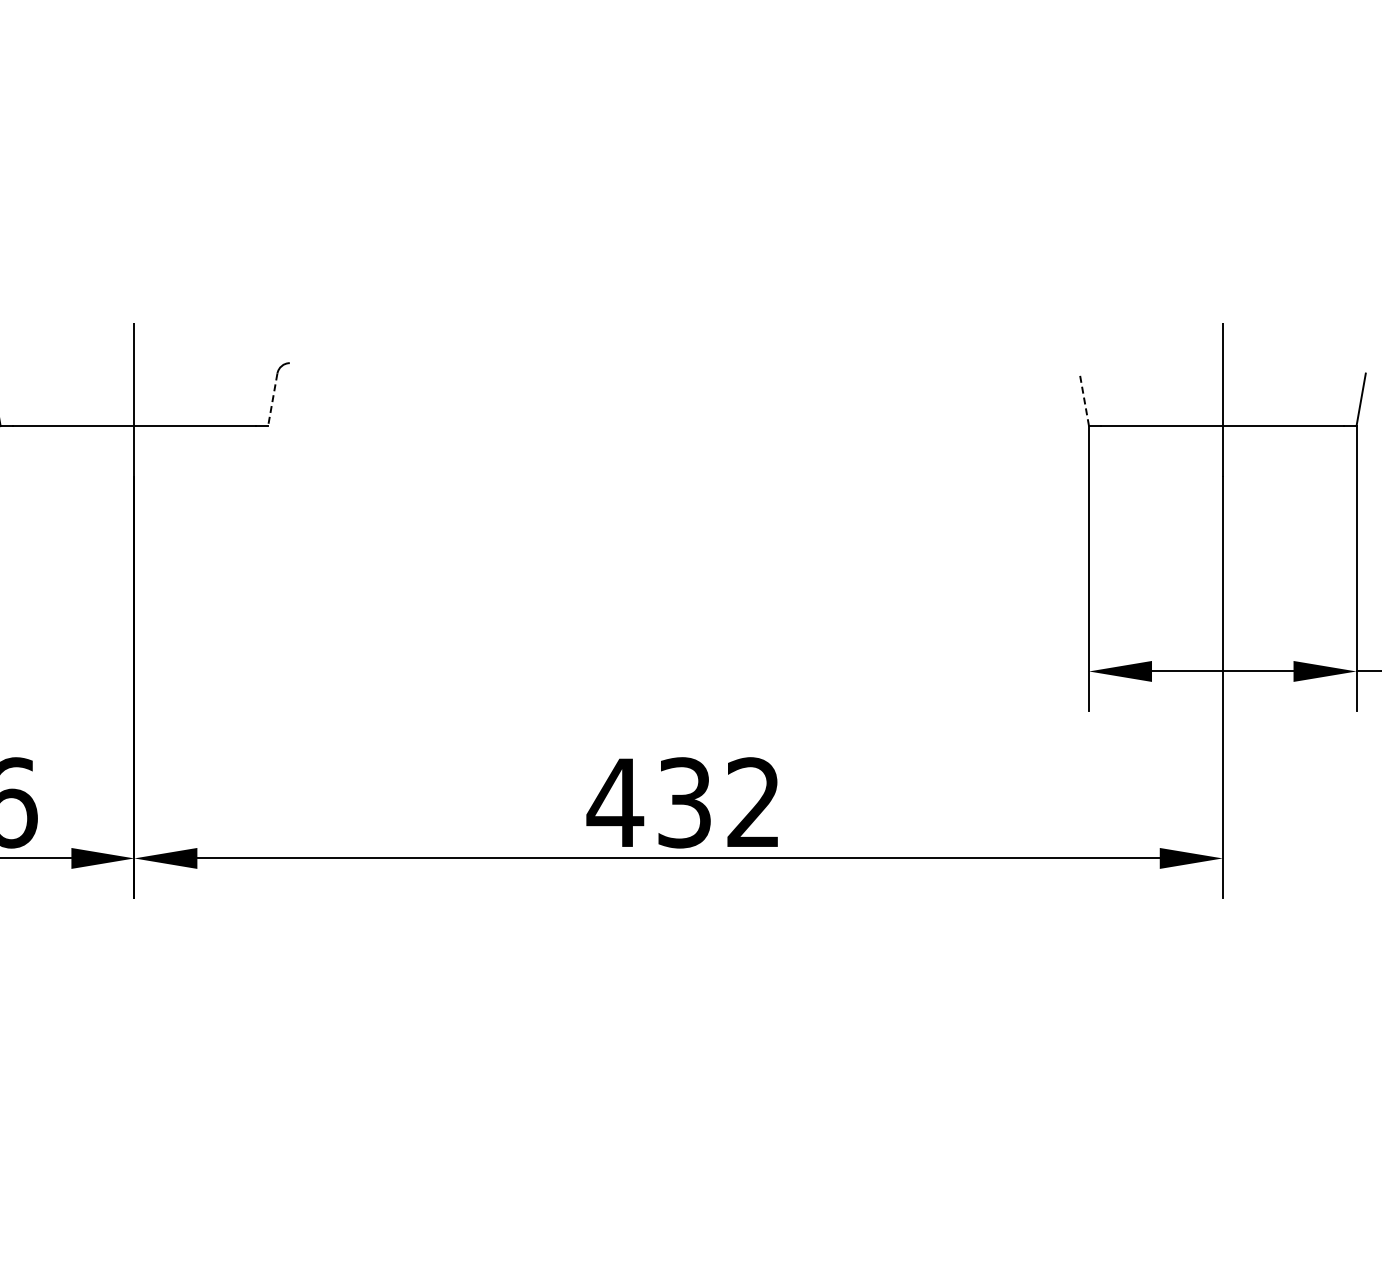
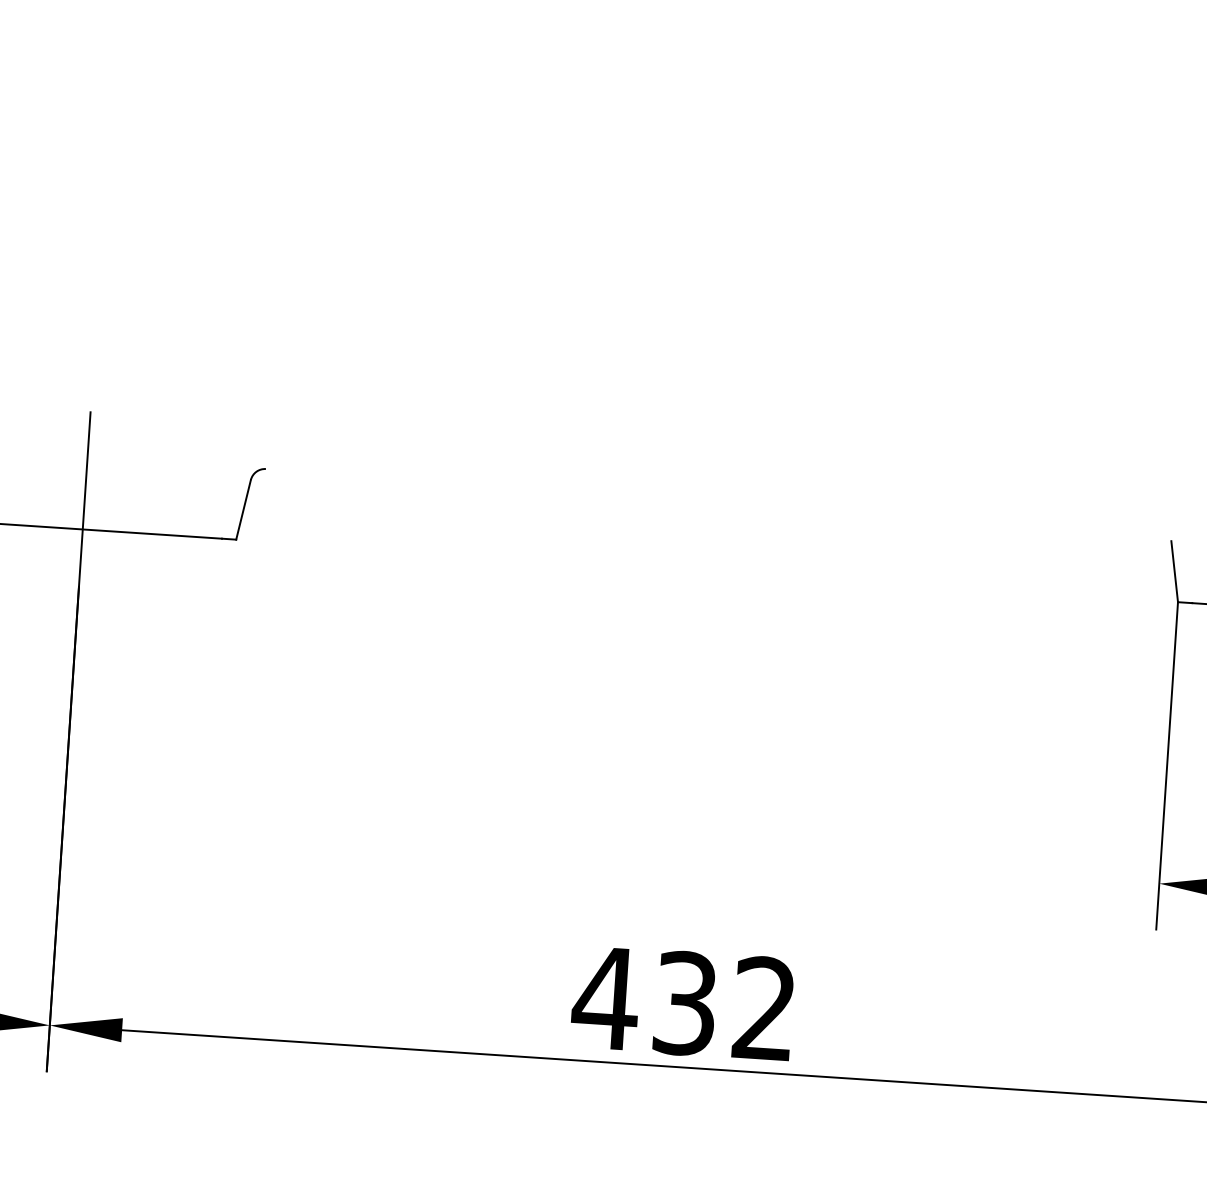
line: (272, 399) -> (243, 509), dashed -> solid
line: (1084, 399) -> (1174, 571), dashed -> solid

